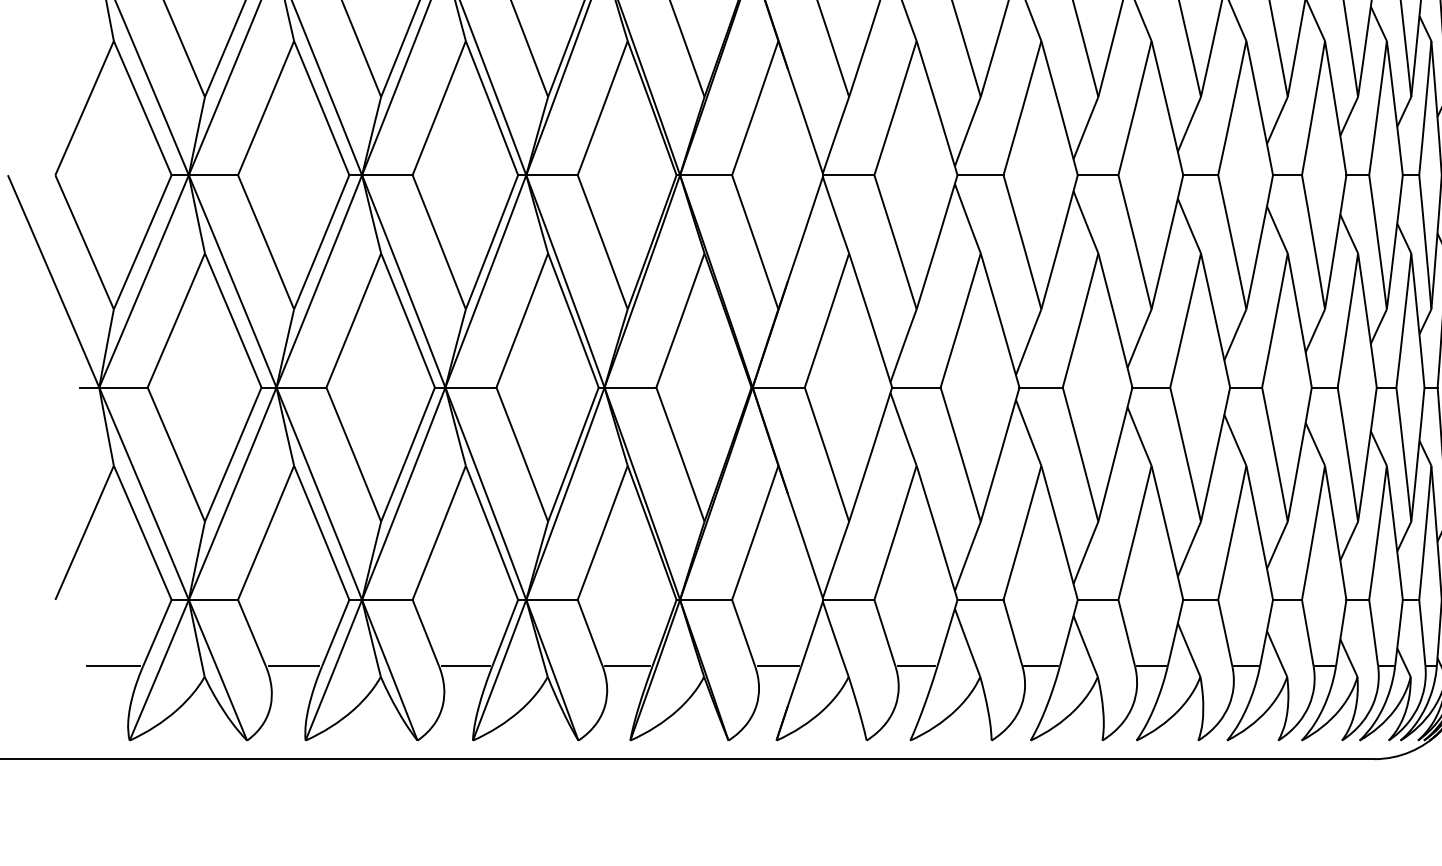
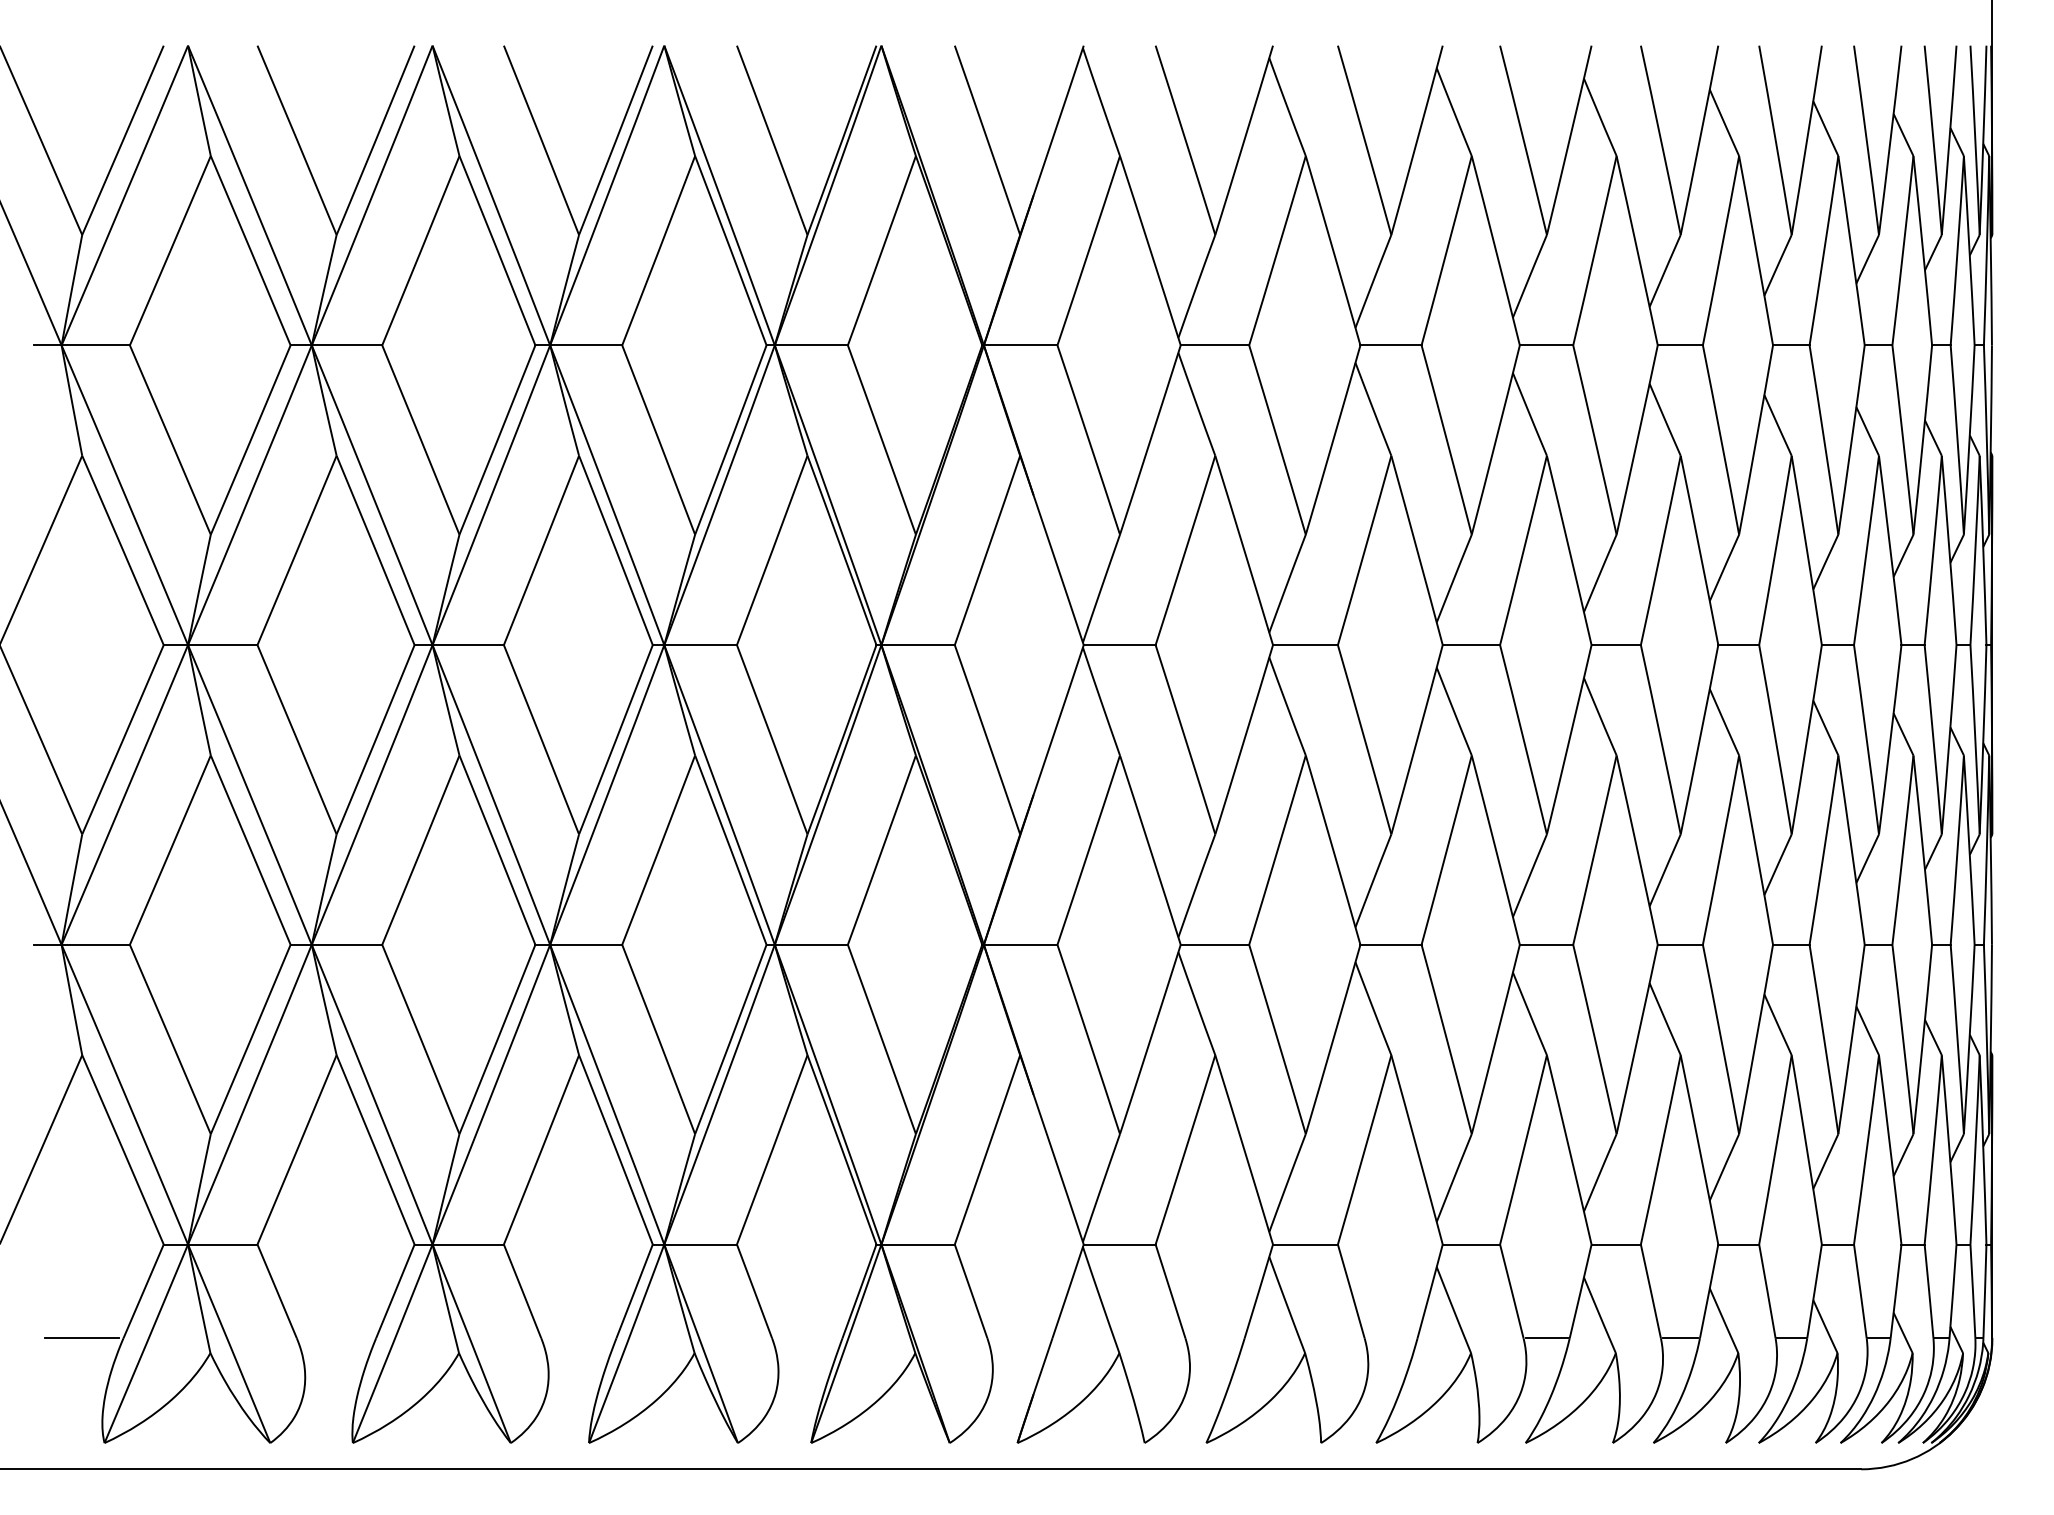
line: (294, 666) -> (336, 1338), removed
line: (465, 666) -> (578, 1338), removed
line: (627, 666) -> (807, 1338), removed
line: (777, 666) -> (1019, 1338), removed
line: (916, 666) -> (1214, 1338), removed
line: (1040, 666) -> (1390, 1338), removed

